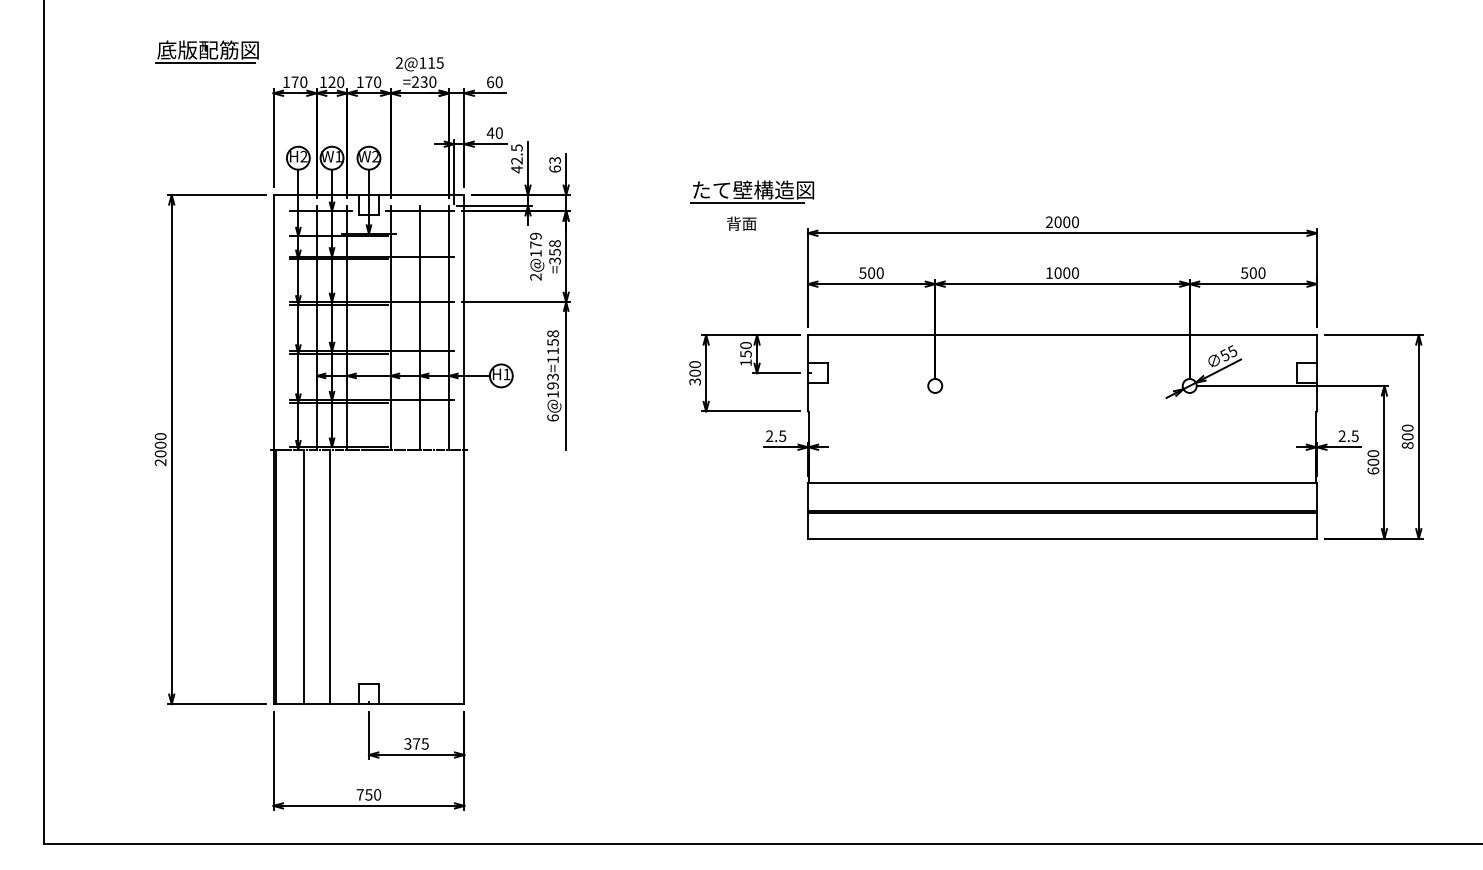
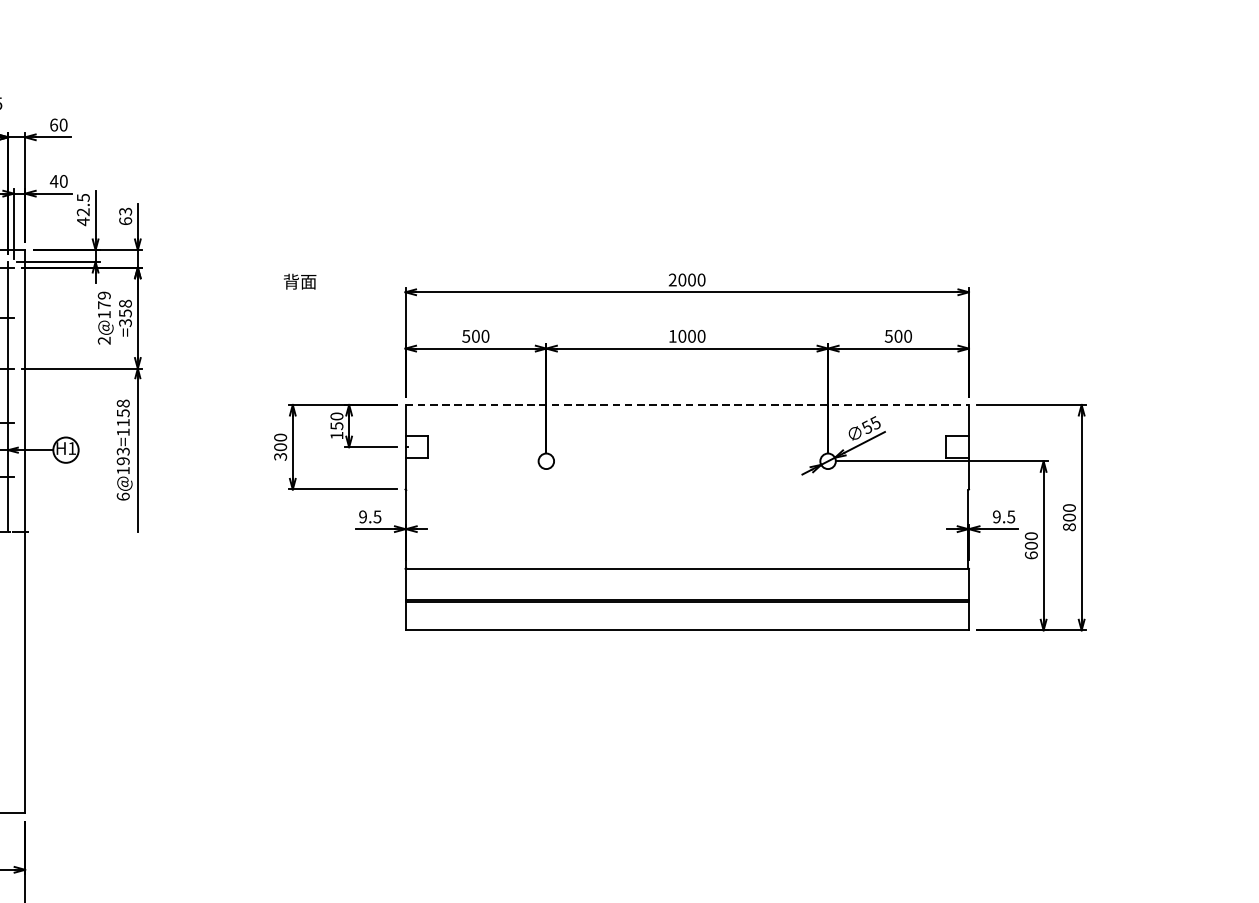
part: (752, 191) -> (344, 246), removed
text: (741, 223) -> (299, 281), moved
line: (1062, 335) -> (687, 405), solid -> dashed
text: (769, 436) -> (362, 517), 2.5 -> 9.5
text: (1341, 436) -> (996, 517), 2.5 -> 9.5

